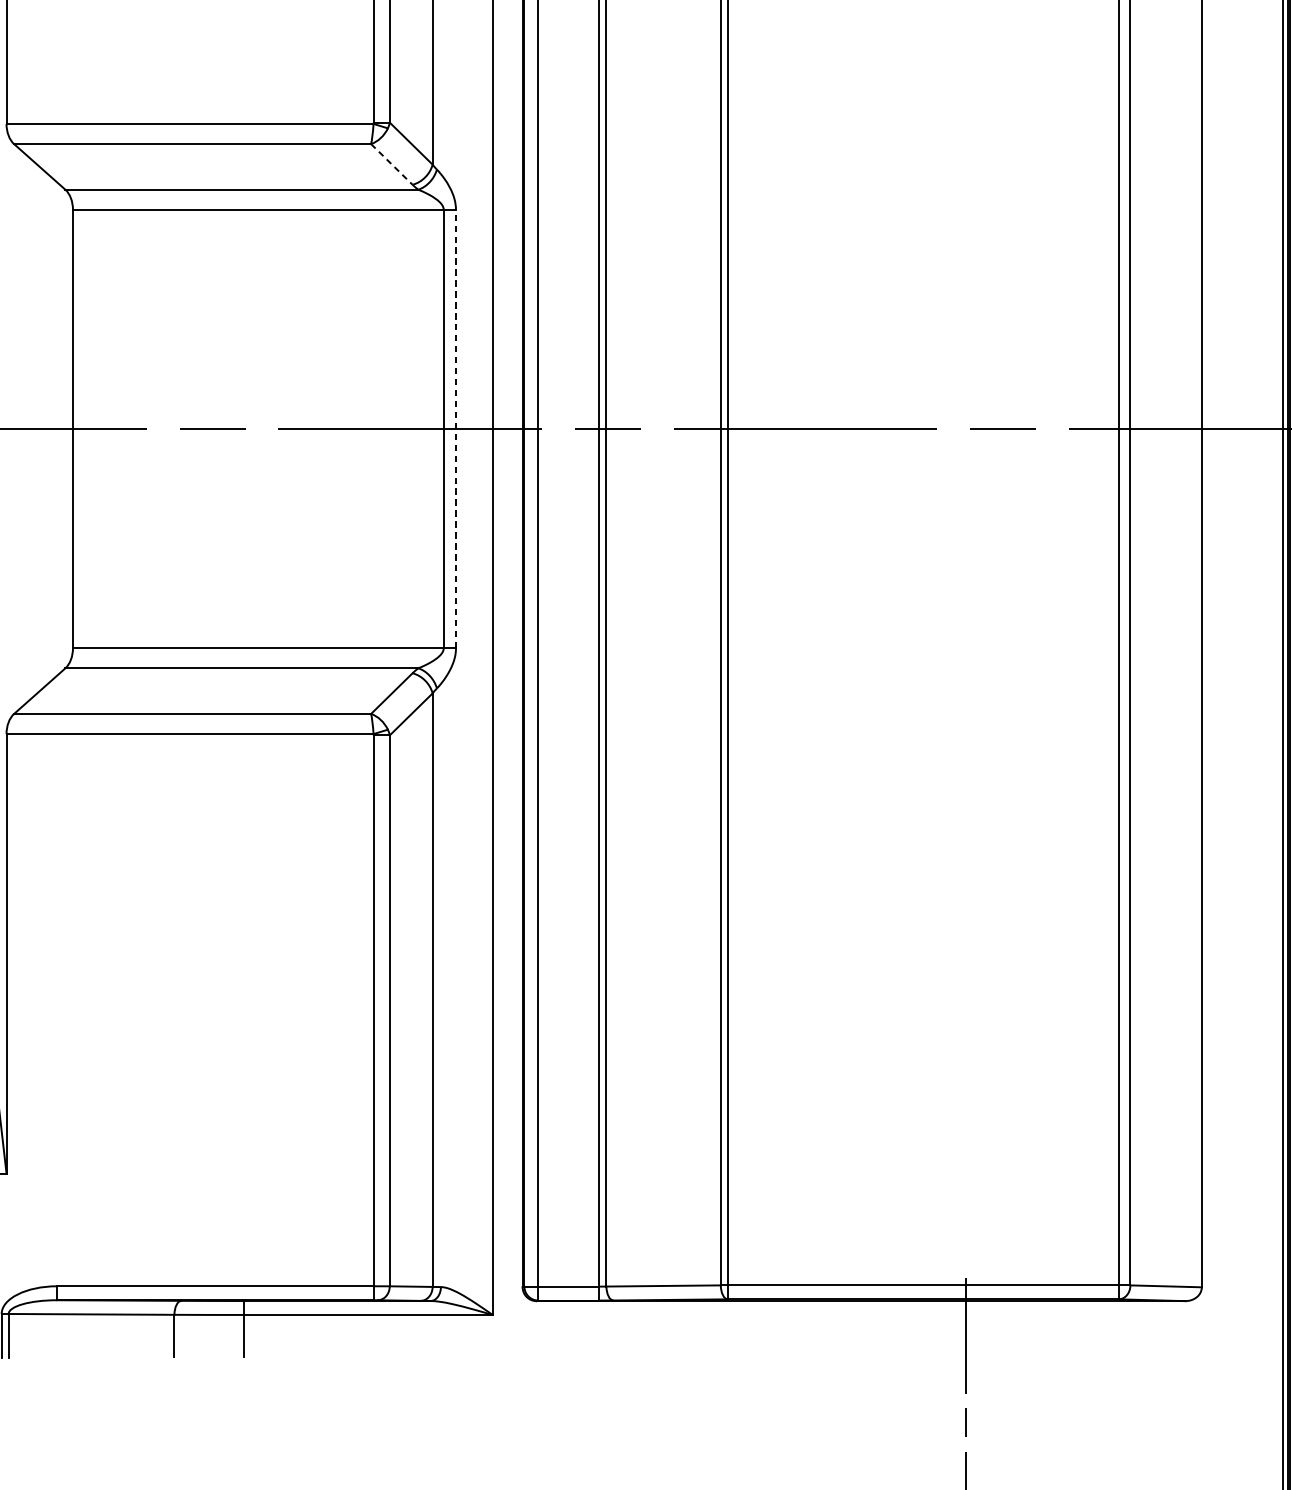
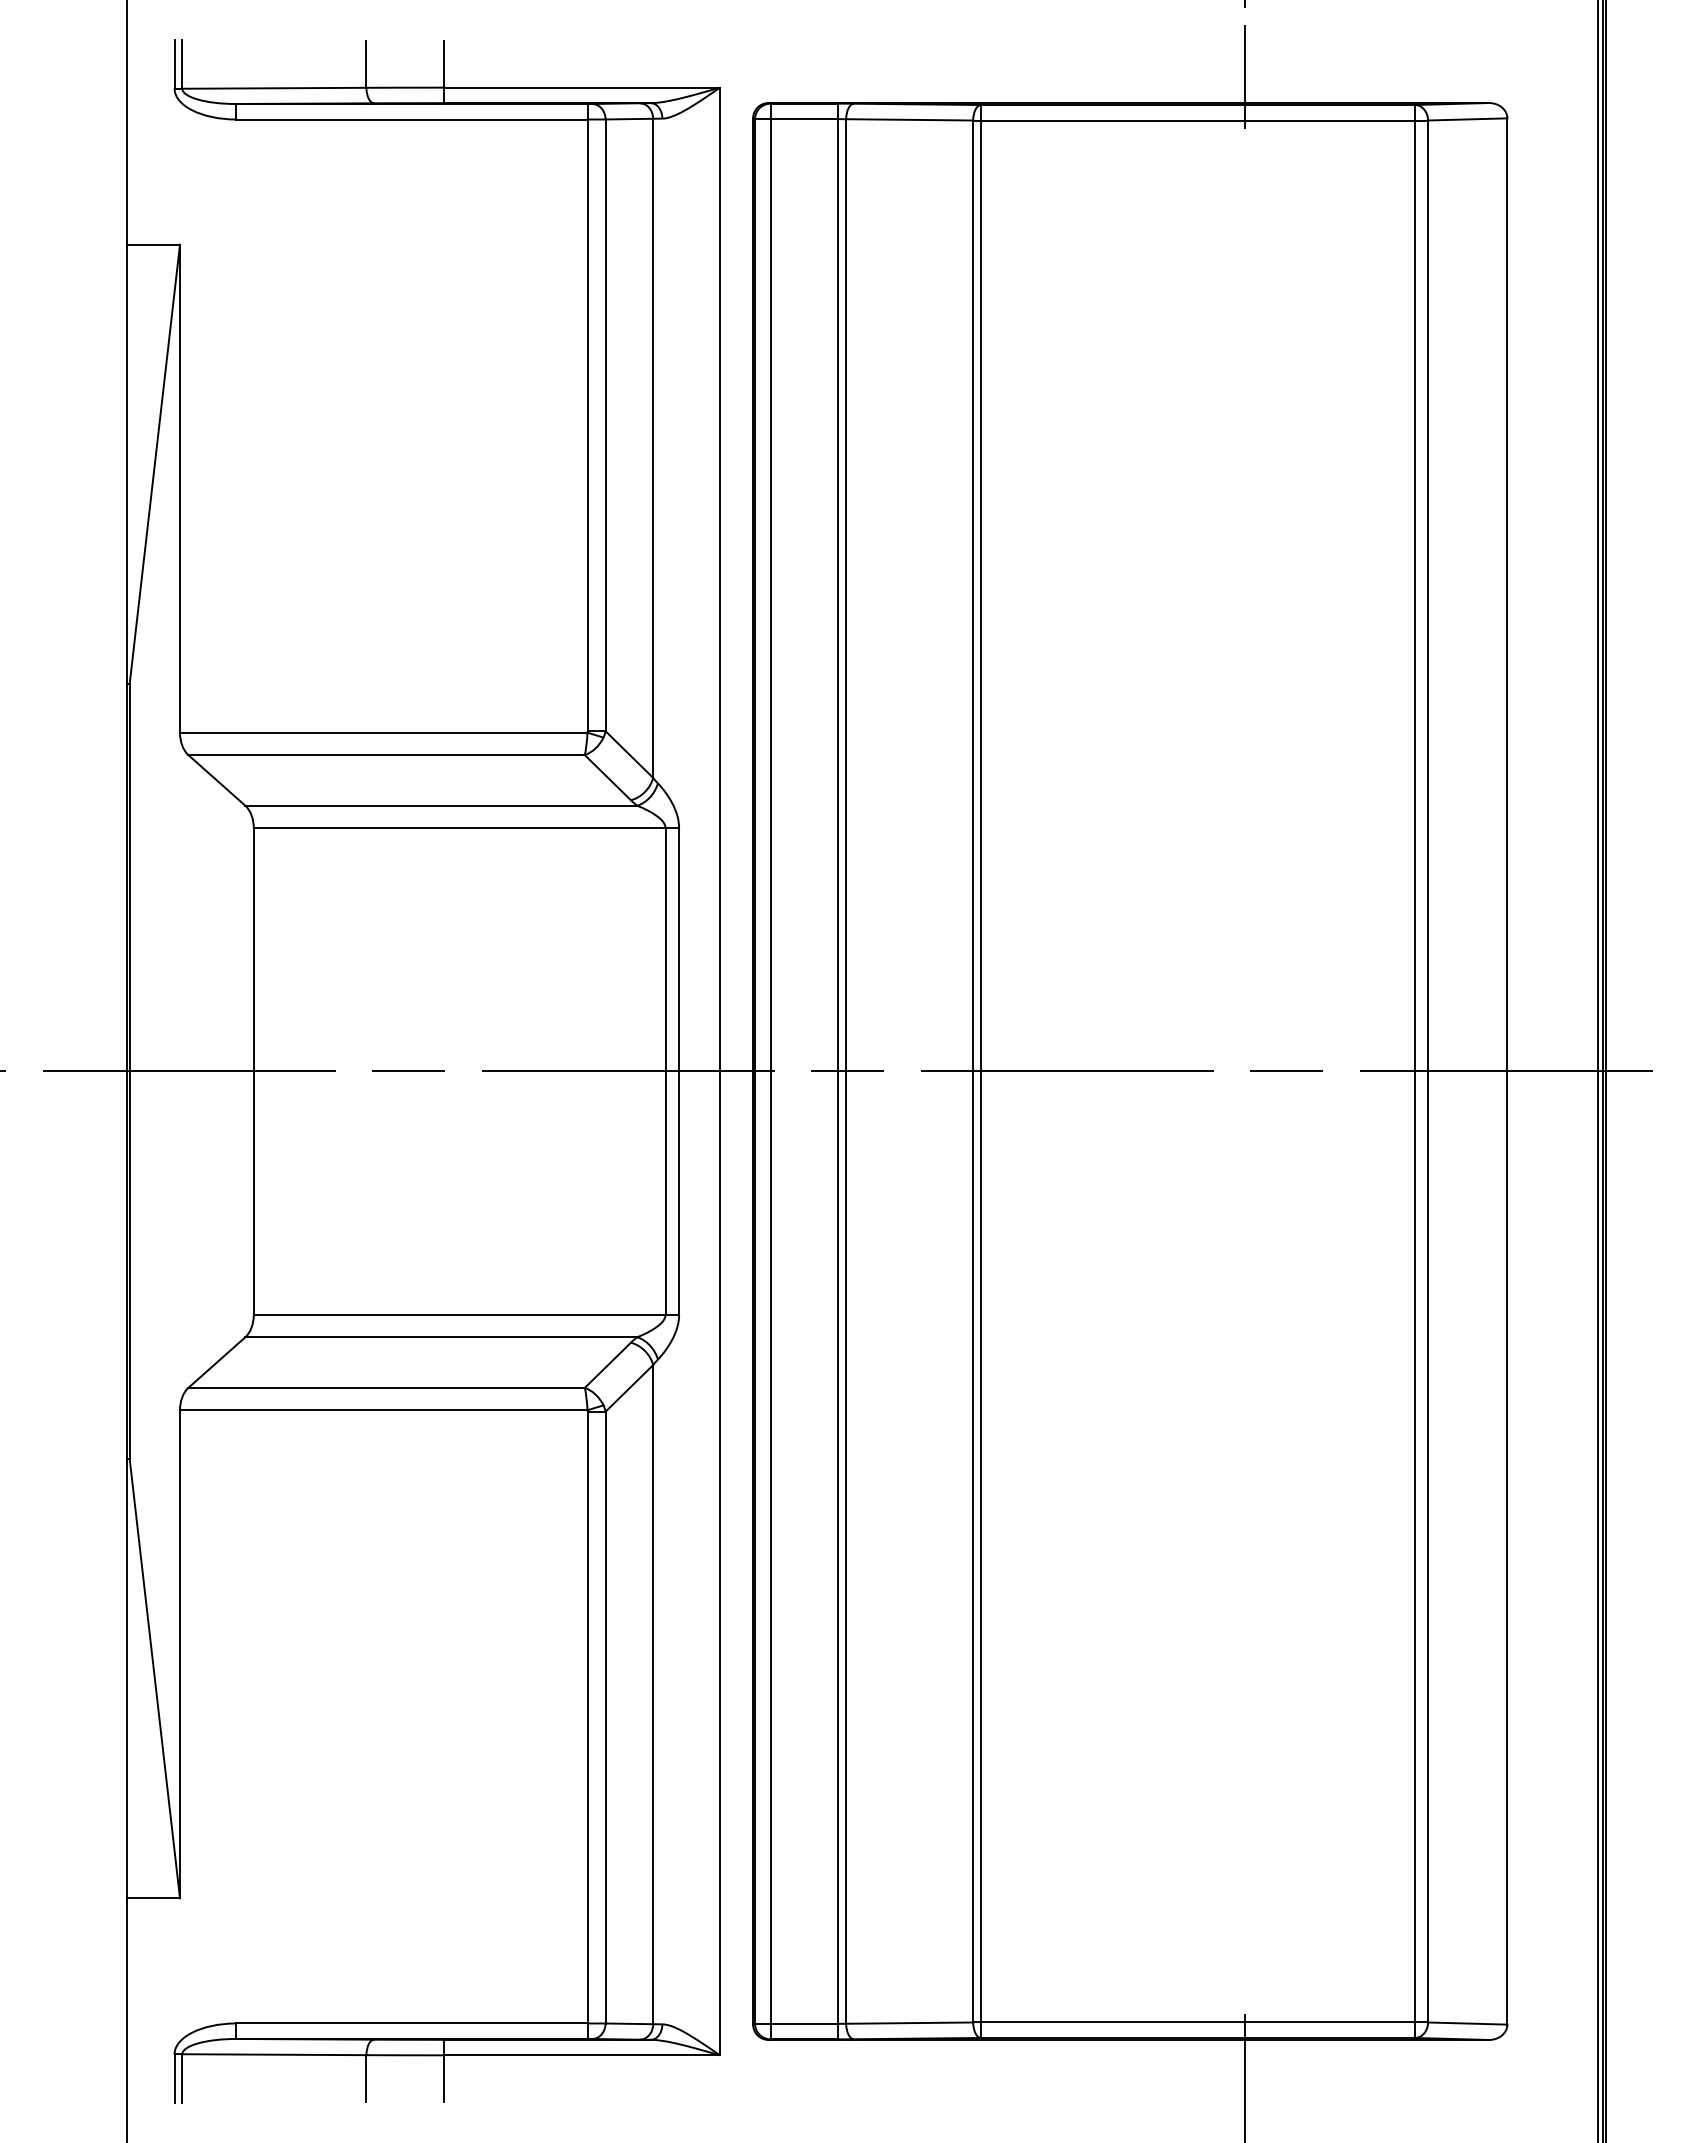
line: (392, 165) -> (608, 778), dashed -> solid
line: (456, 429) -> (679, 1071), dashed -> solid

